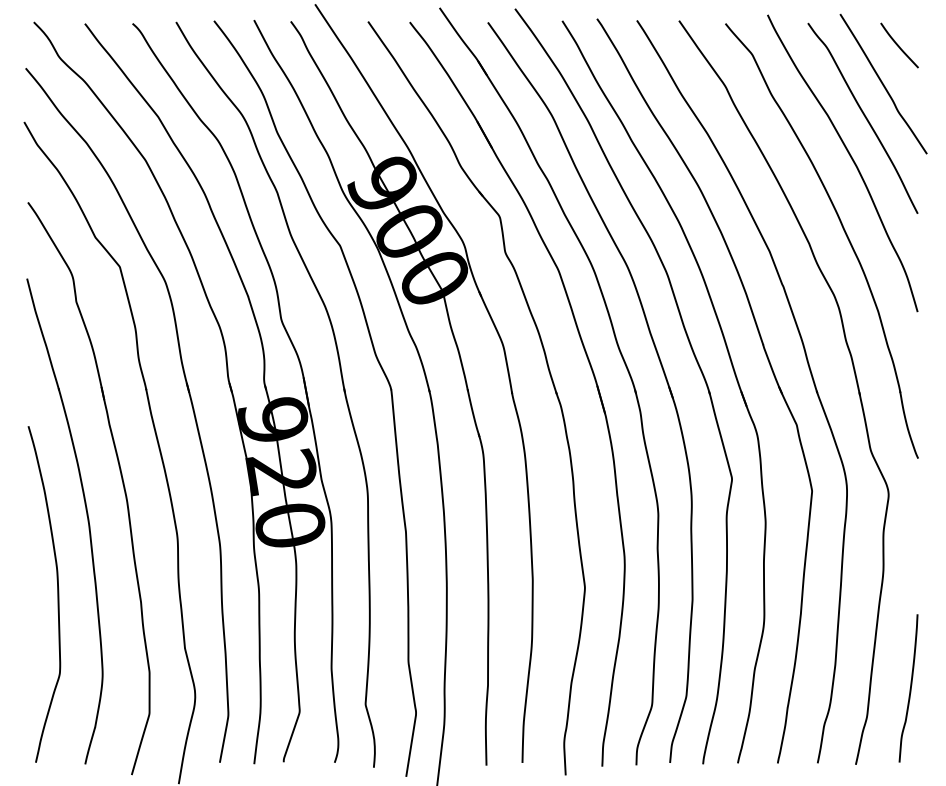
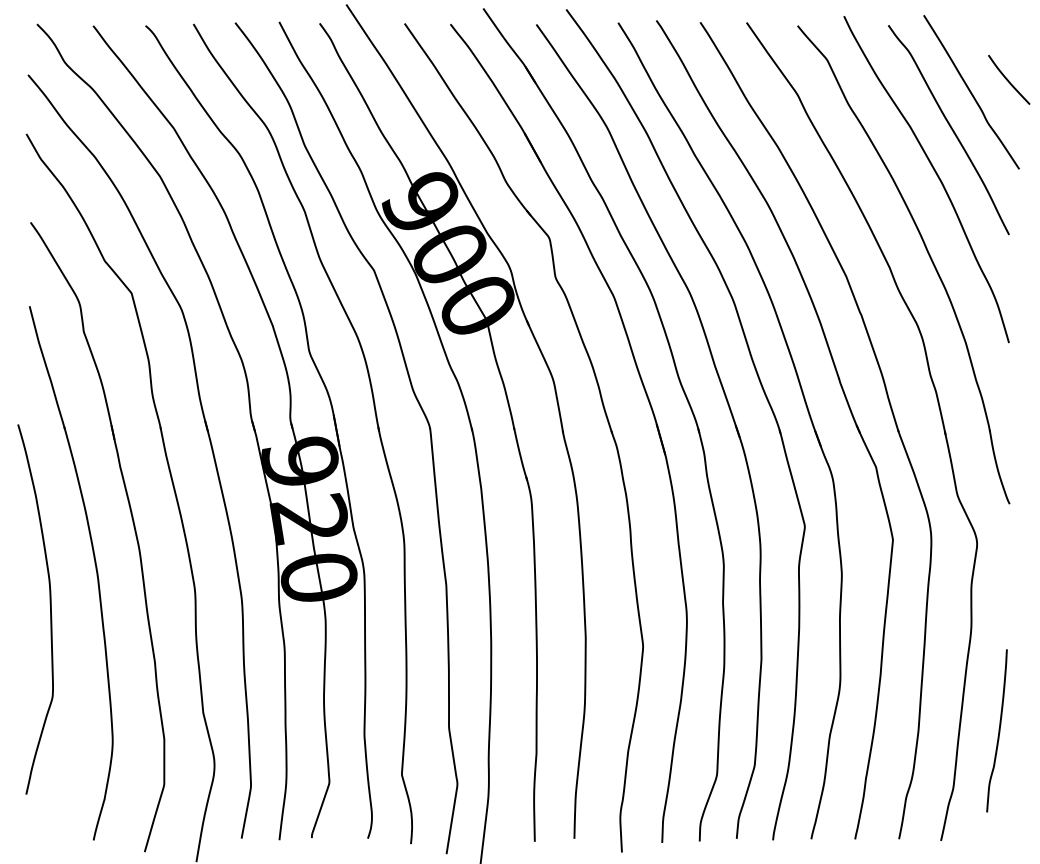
curve: (899, 45) -> (1008, 79), moved
curve: (56, 589) -> (49, 604), moved
curve: (909, 688) -> (998, 730), moved

